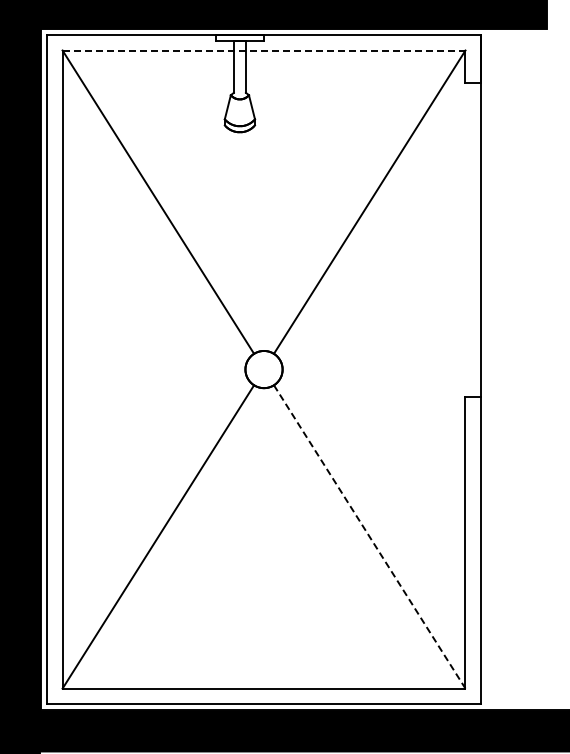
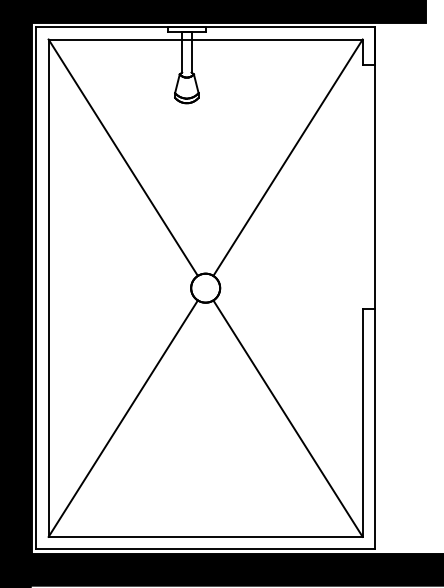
line: (264, 50) -> (206, 39), dashed -> solid
line: (369, 537) -> (287, 419), dashed -> solid

